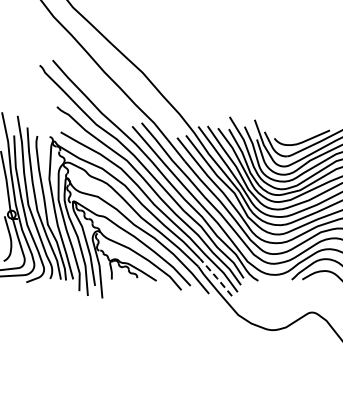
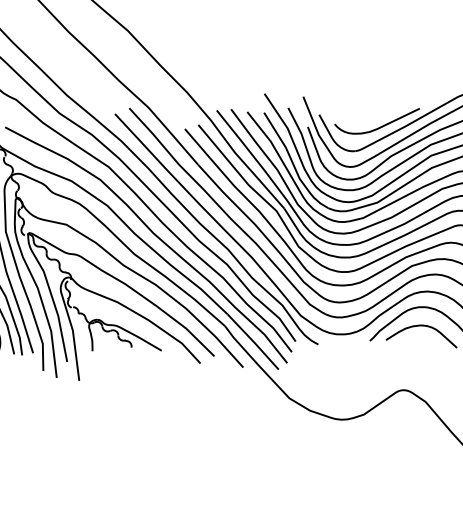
line: (216, 277) -> (253, 341), dashed -> solid

